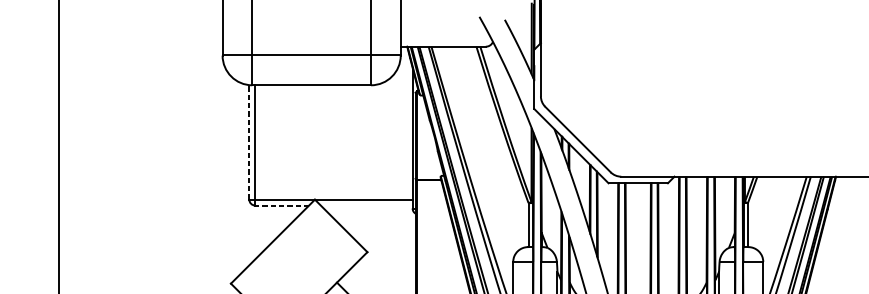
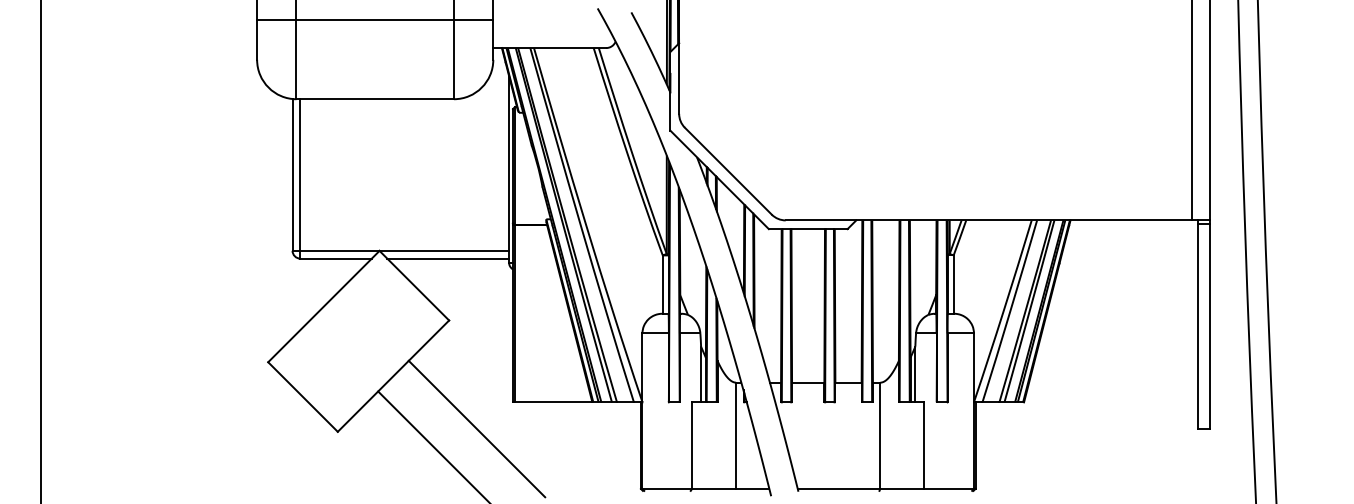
line: (311, 55) -> (375, 20), moved
line: (249, 142) -> (292, 174), dashed -> solid
line: (282, 205) -> (336, 258), dashed -> solid
line: (366, 205) -> (448, 258), added

